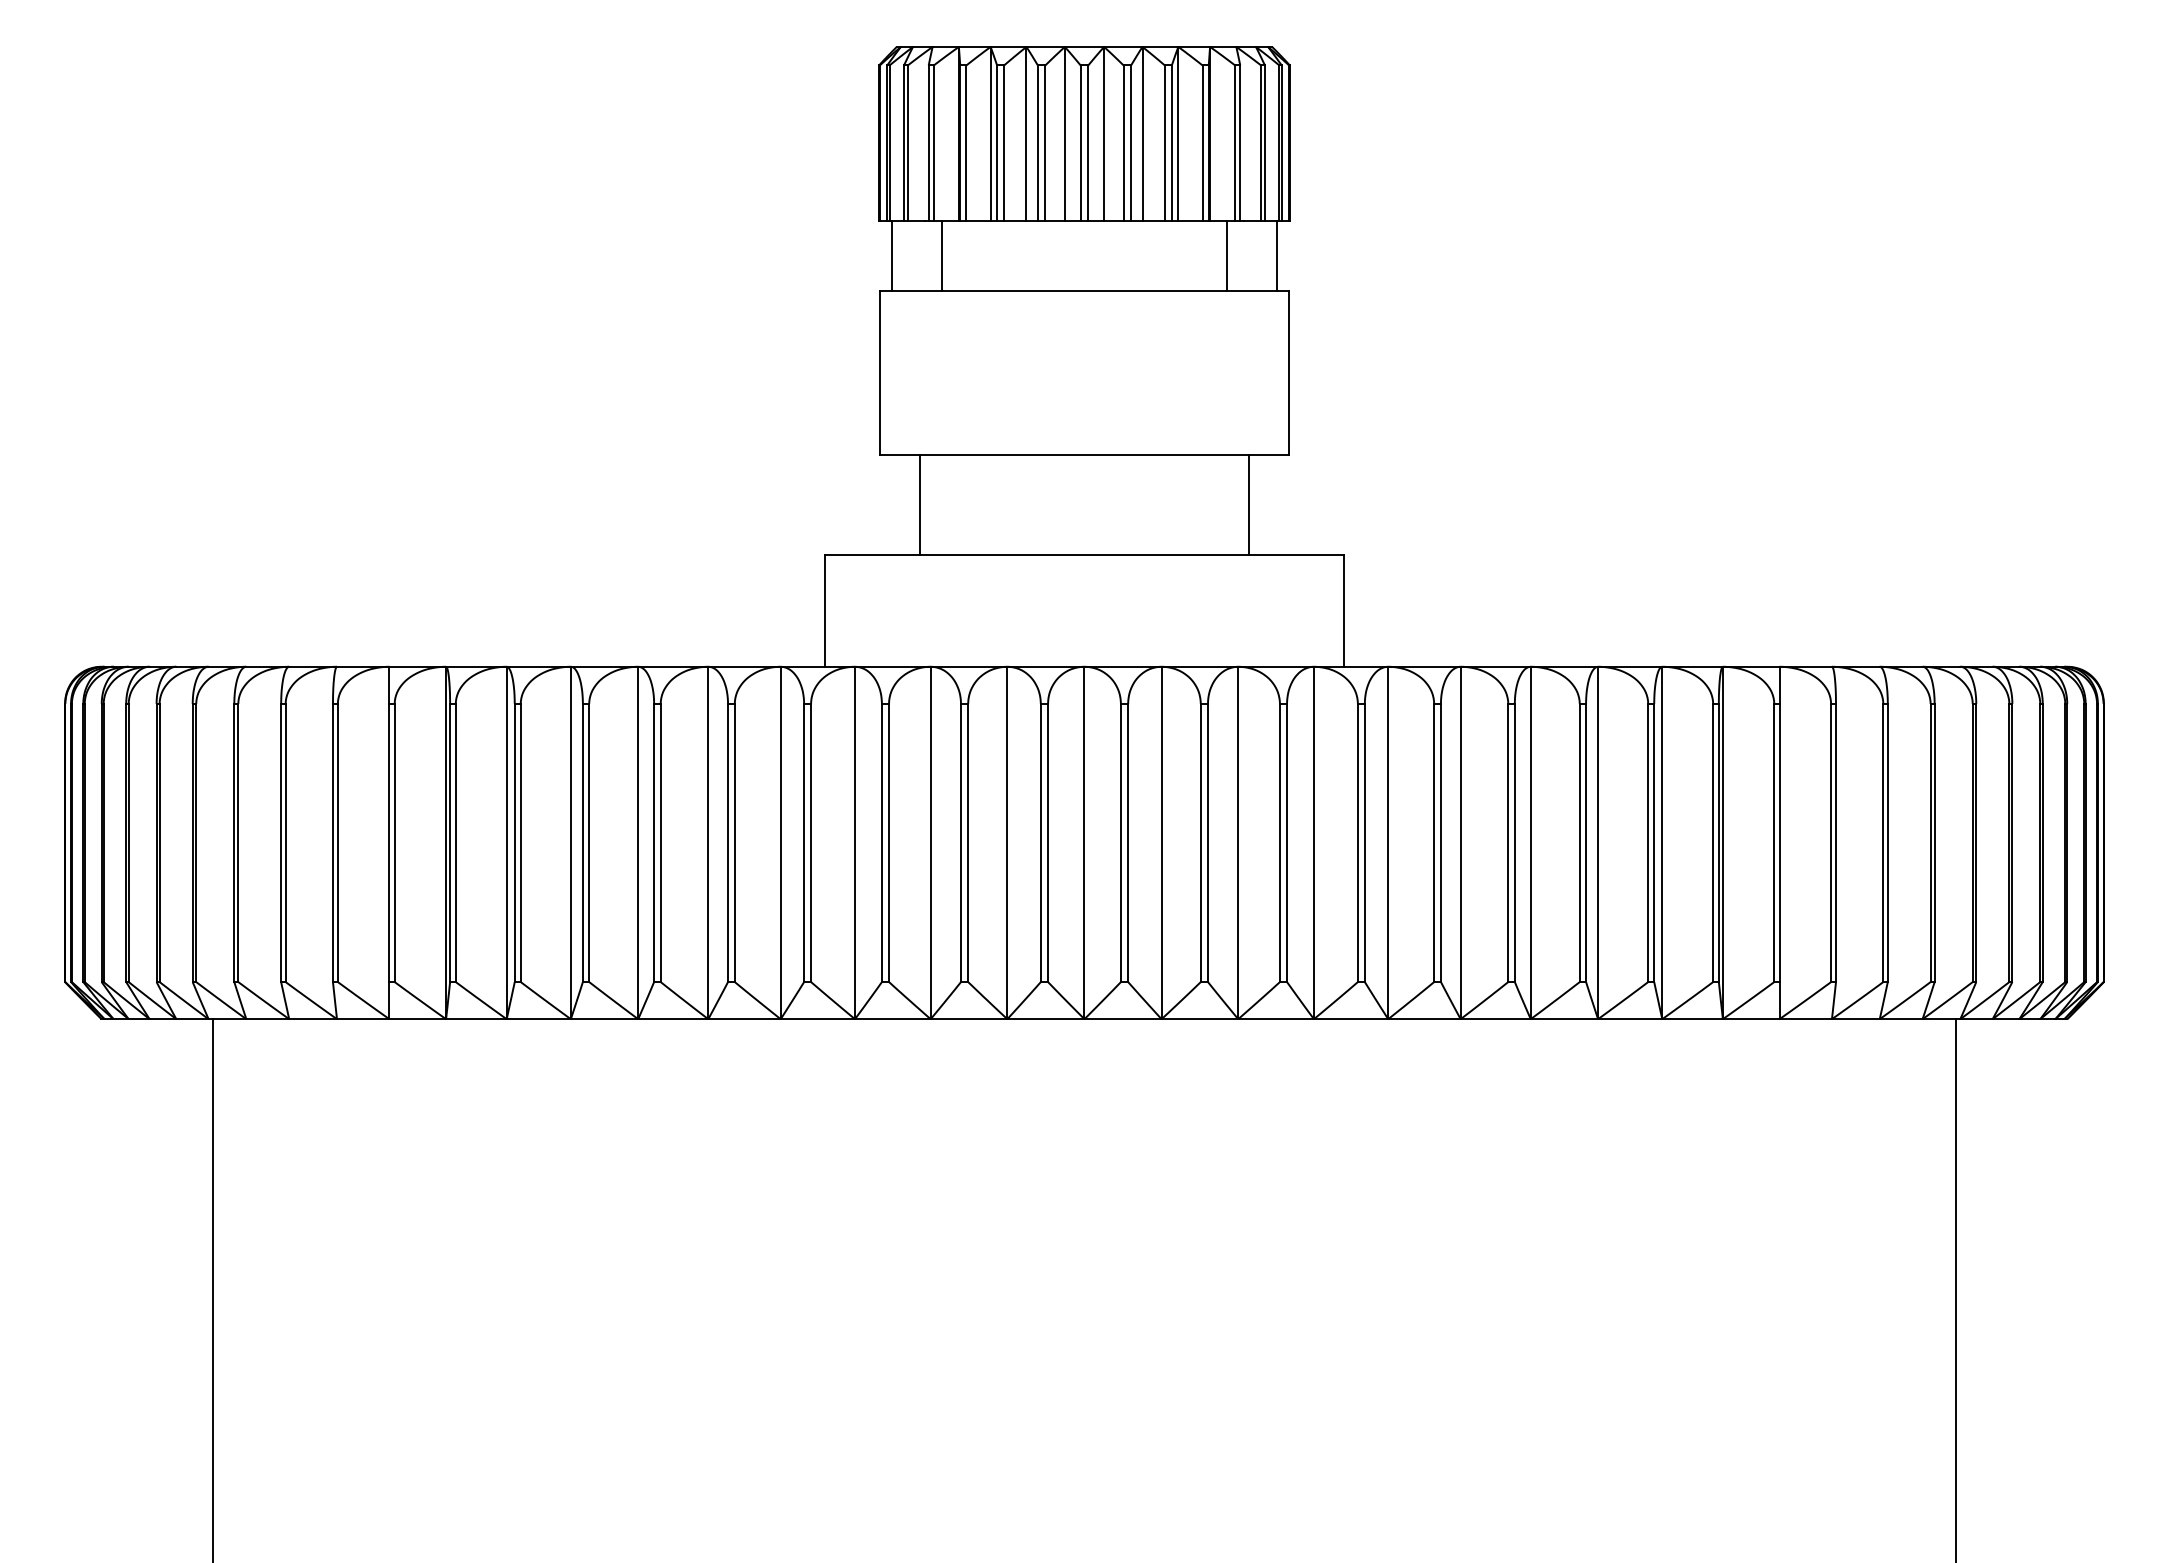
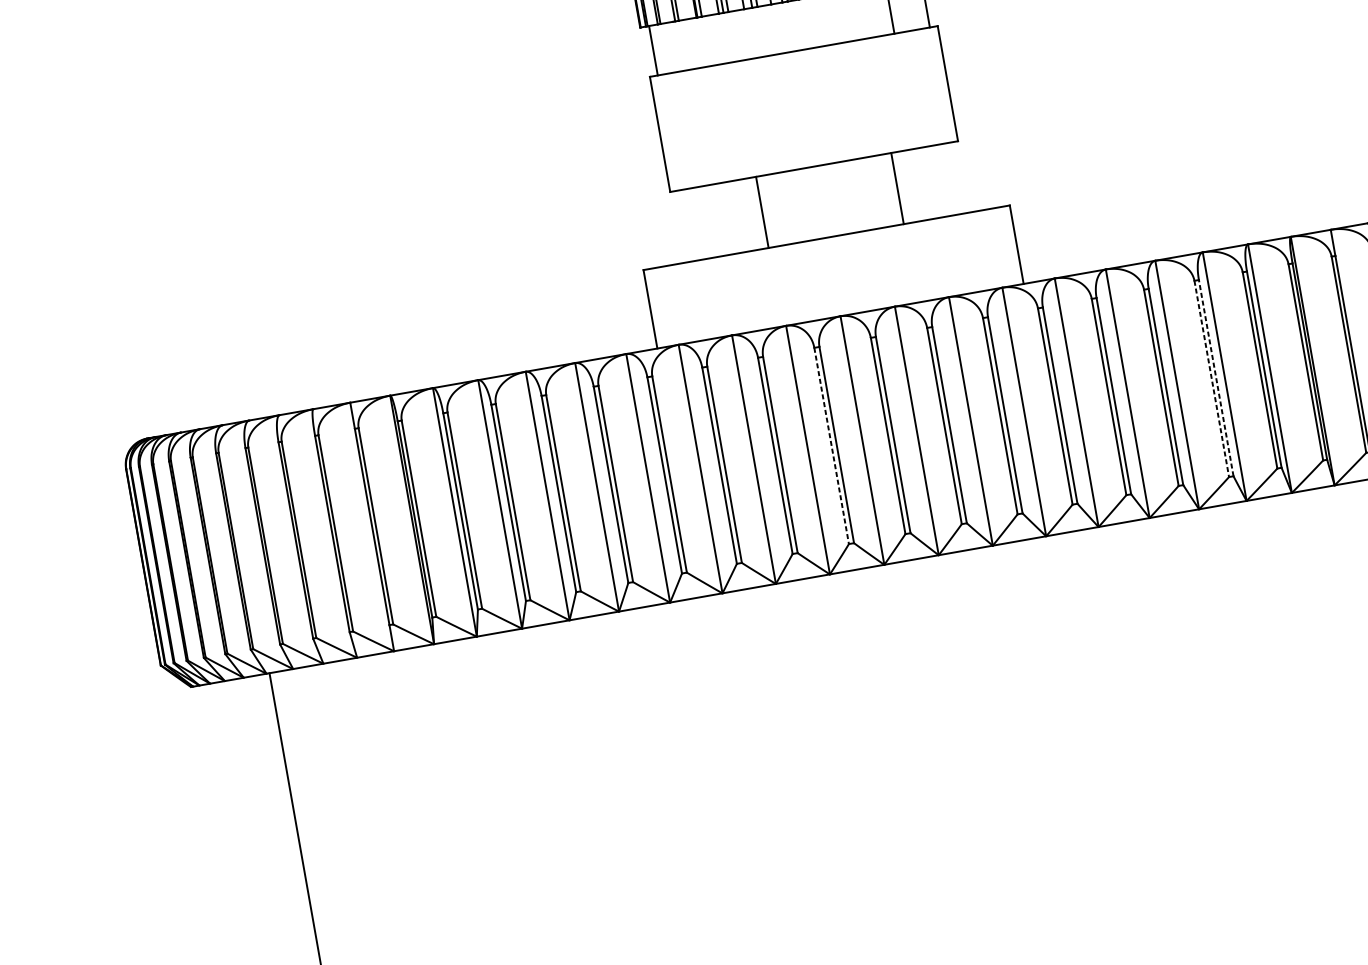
line: (941, 256) -> (688, 44), removed
line: (920, 504) -> (762, 212), moved
line: (1248, 504) -> (897, 188), moved
line: (1586, 842) -> (1216, 377), solid -> dashed
line: (1040, 843) -> (831, 446), solid -> dashed
line: (1579, 843) -> (1211, 379), solid -> dashed

